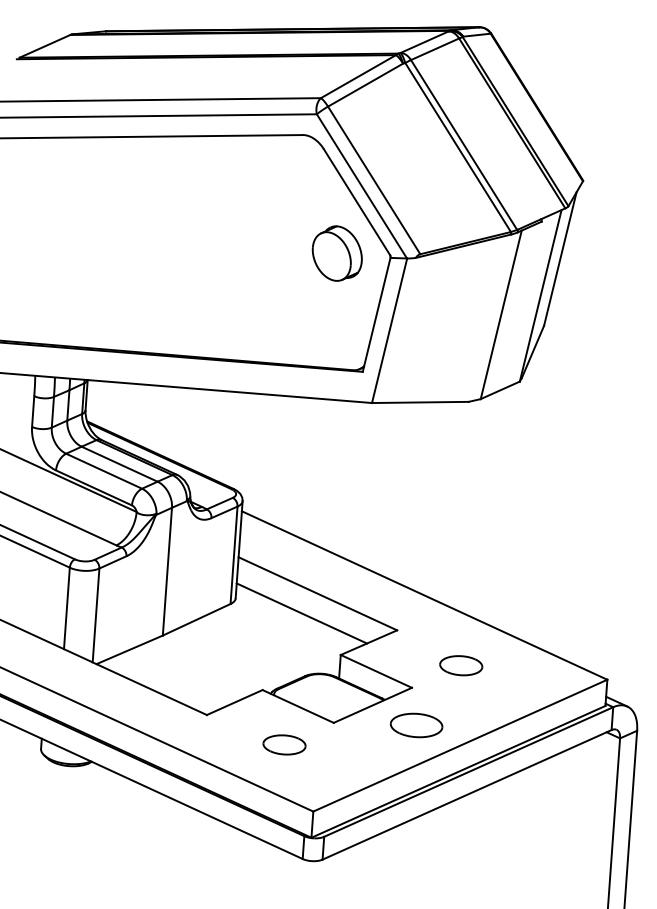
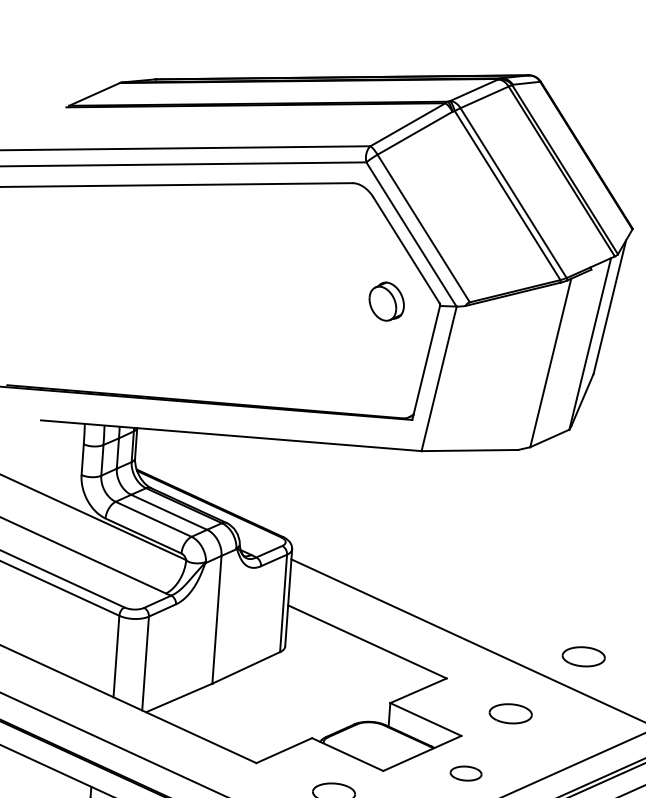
part: (336, 253) -> (386, 301), size x0.7
part: (534, 608) -> (584, 656), added
line: (301, 613) -> (351, 661), removed
part: (416, 725) -> (466, 773), size x0.6

